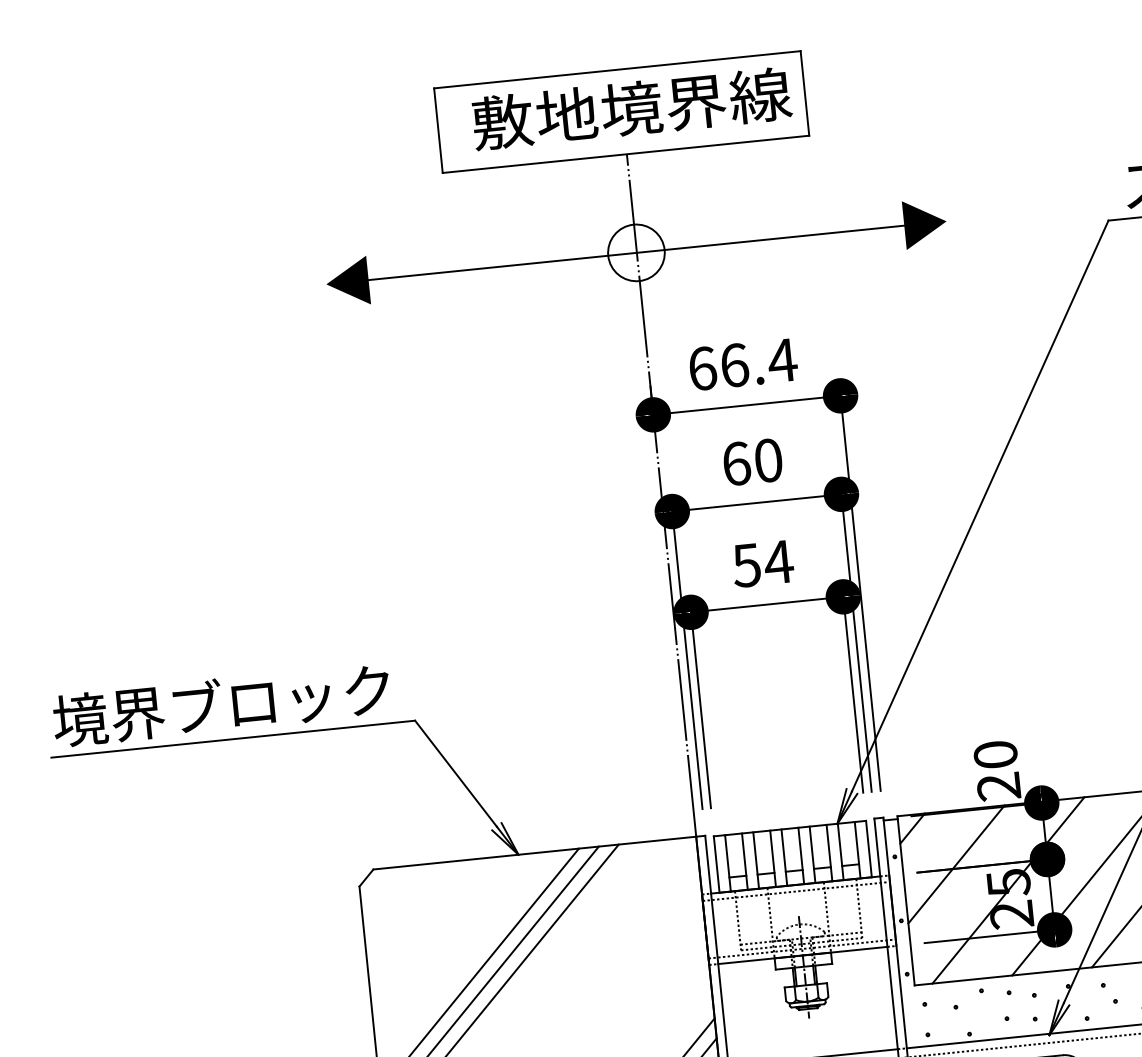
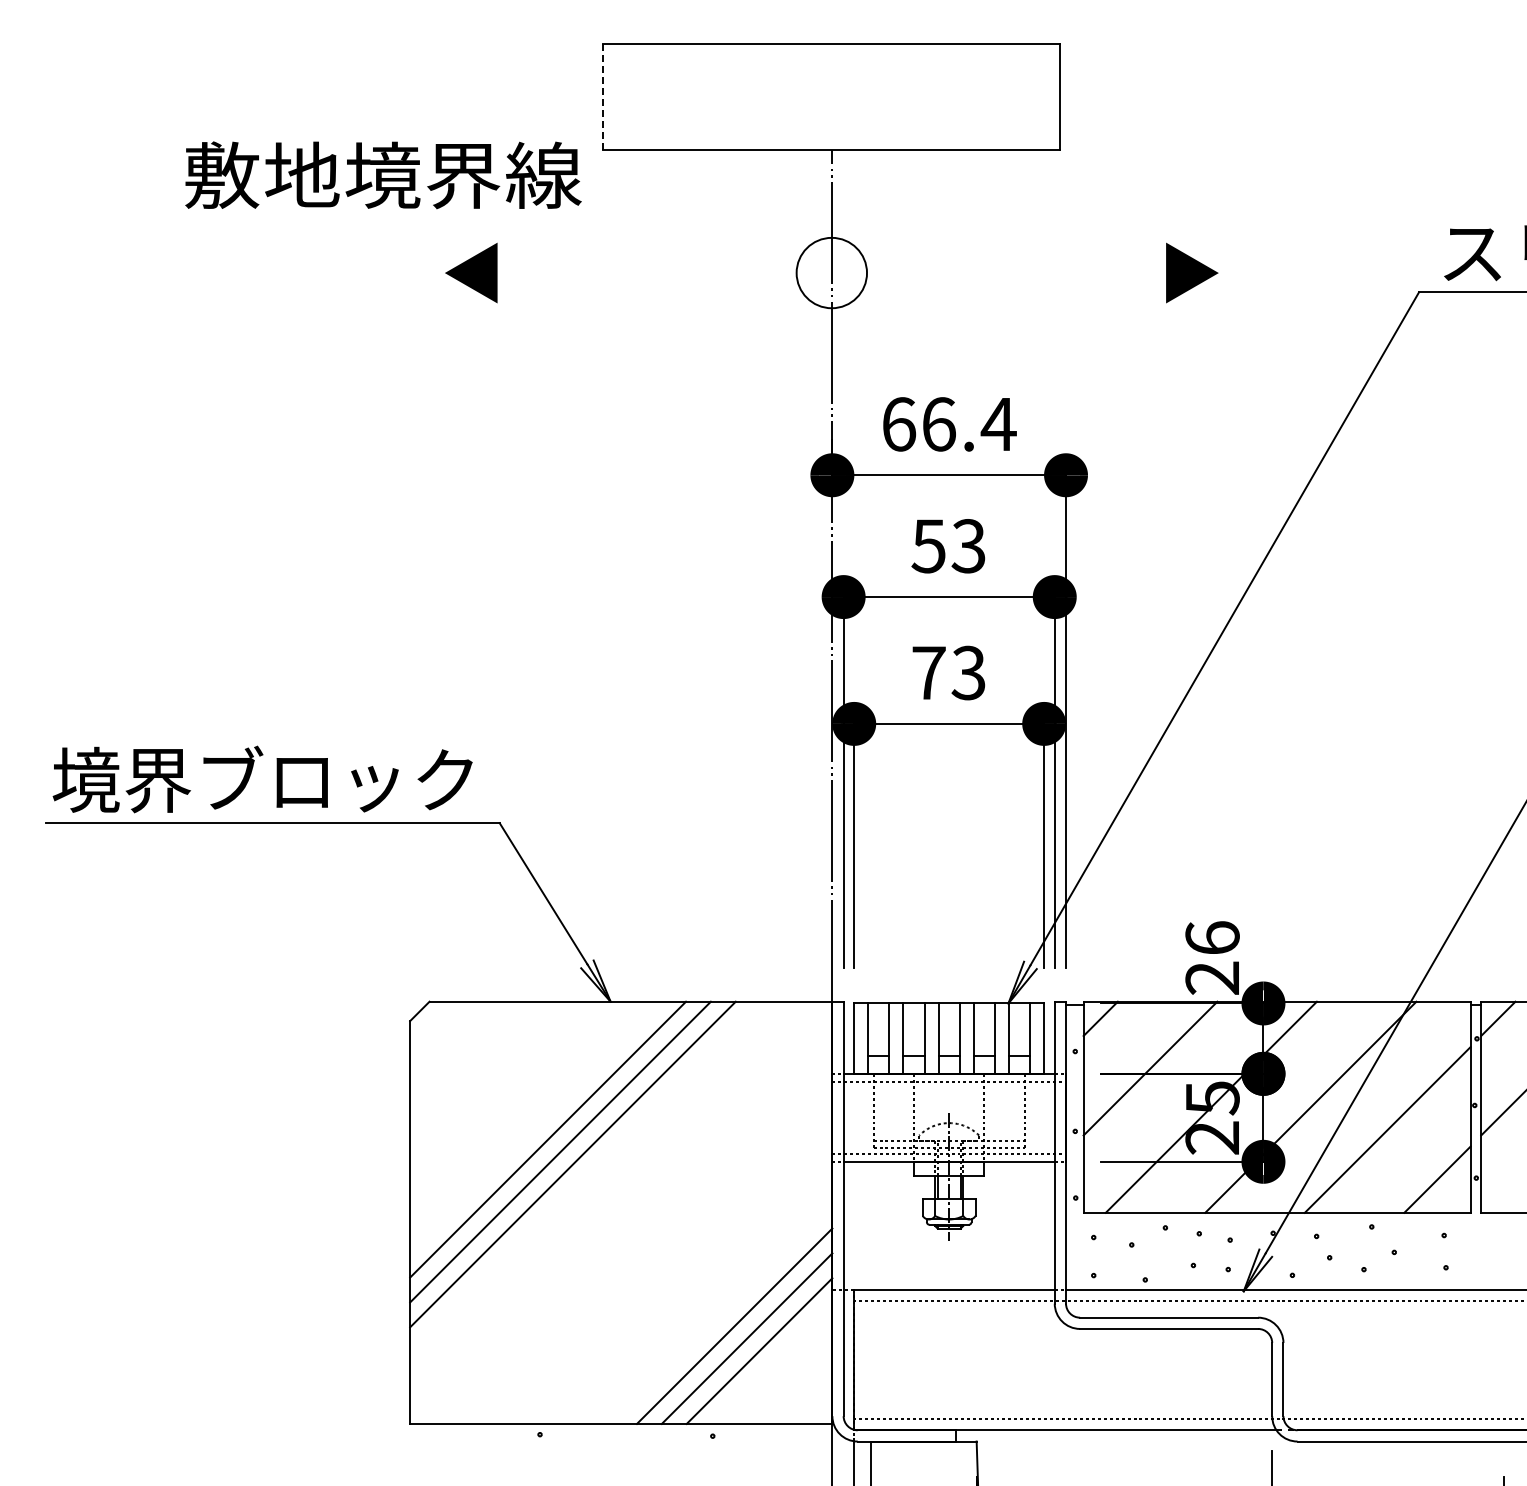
text: (632, 108) -> (383, 175), moved
line: (438, 130) -> (602, 97), solid -> dashed
line: (636, 253) -> (831, 273), removed
text: (752, 462) -> (948, 546), 60 -> 53
text: (762, 563) -> (948, 672), 54 -> 73
text: (995, 754) -> (1212, 937), 20 -> 26

